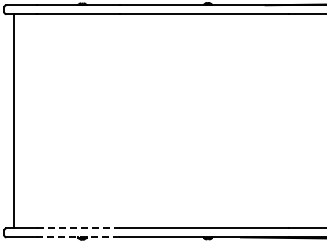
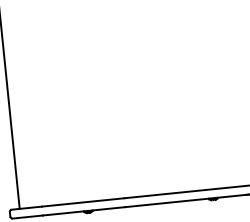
line: (78, 228) -> (83, 202), dashed -> solid
line: (77, 237) -> (83, 211), dashed -> solid

